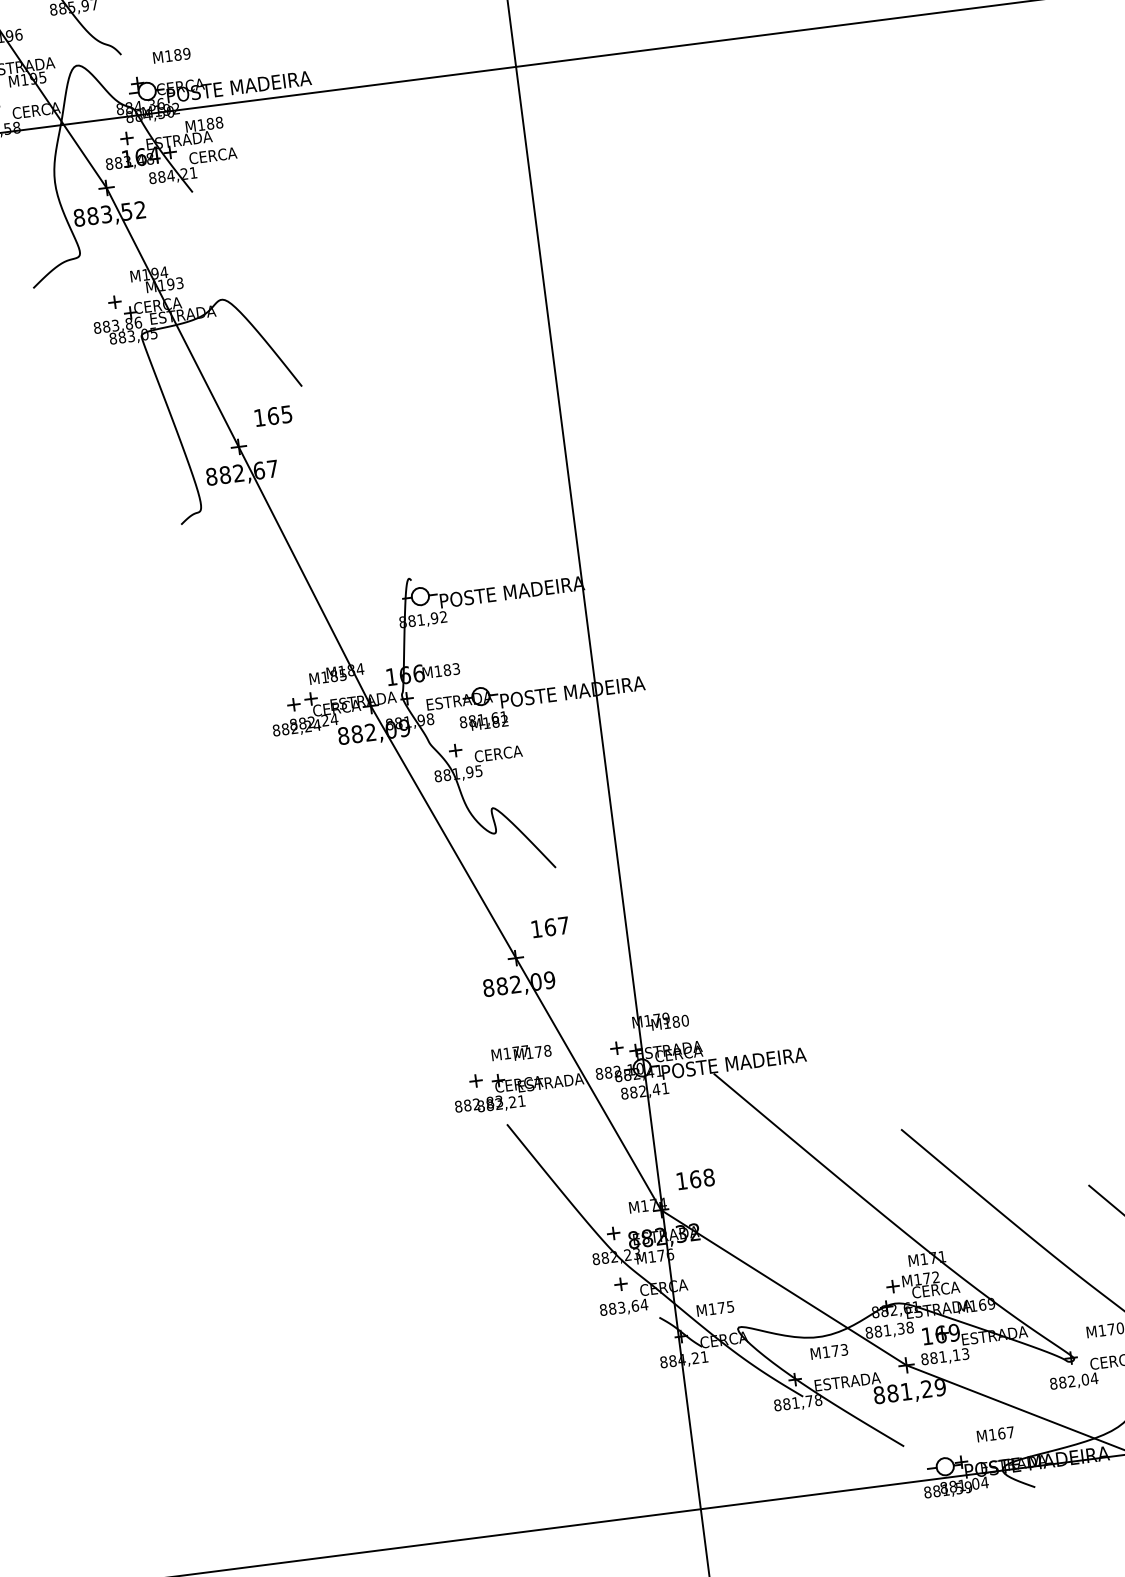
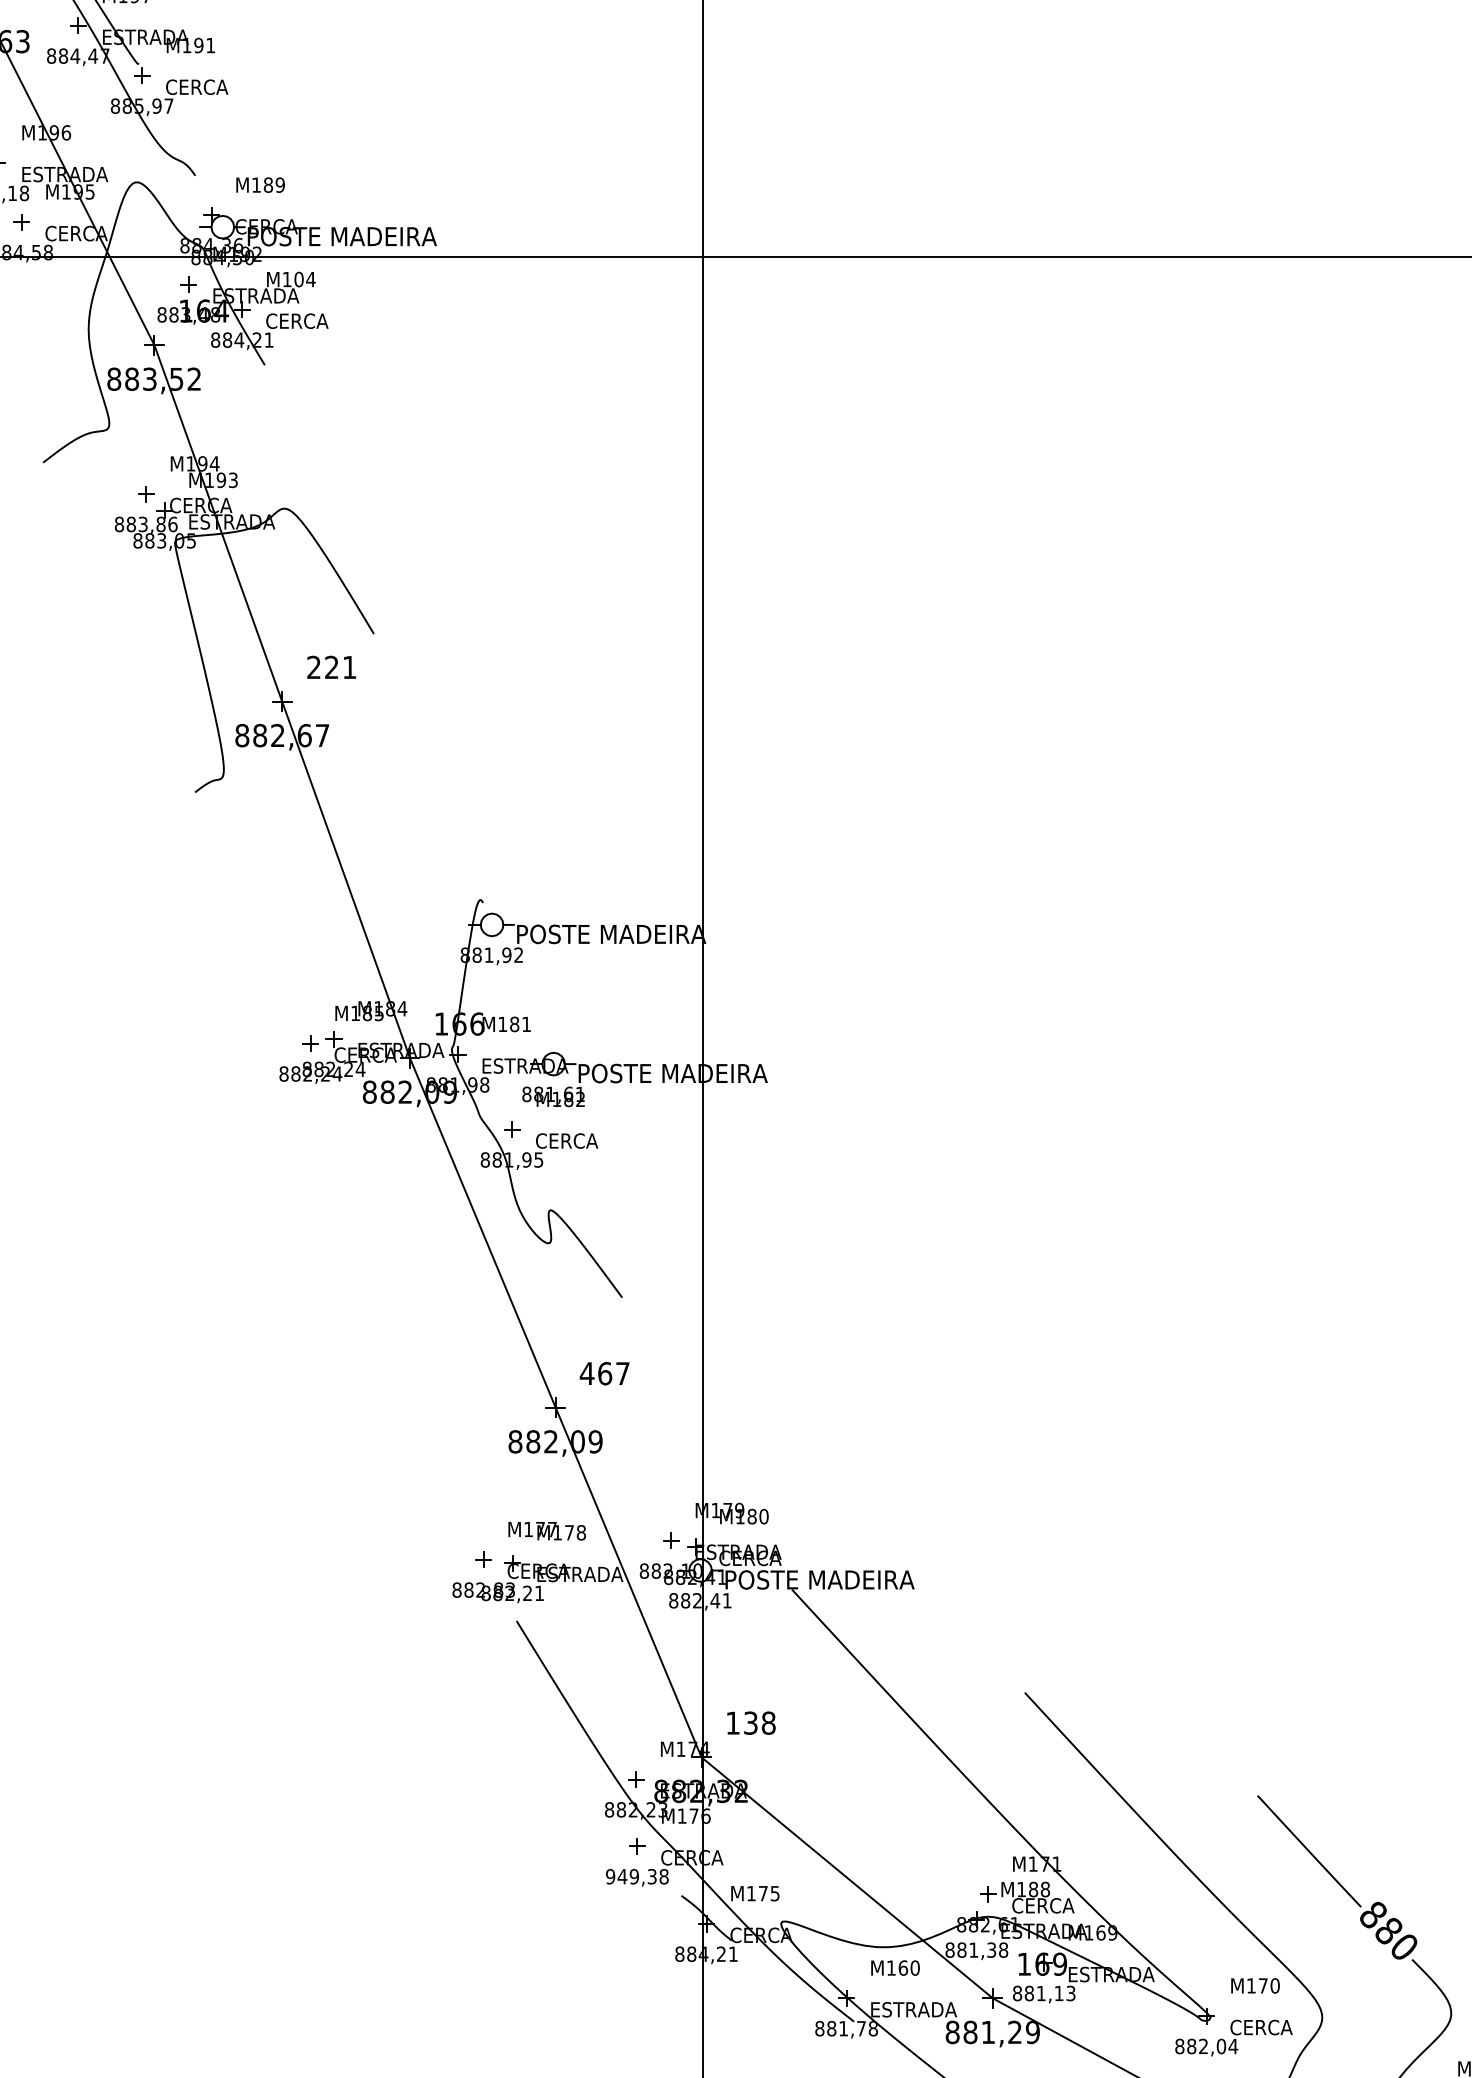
text: (214, 123) -> (304, 279), M188 -> M104
text: (272, 416) -> (331, 667), 165 -> 221
text: (456, 669) -> (526, 1024), M183 -> M181
text: (536, 929) -> (586, 1373), 167 -> 467
text: (695, 1178) -> (751, 1722), 168 -> 138
text: (931, 1277) -> (1039, 1889), M172 -> M188
text: (624, 1307) -> (637, 1876), 883,64 -> 949,38
text: (839, 1350) -> (908, 1967), M173 -> M160

